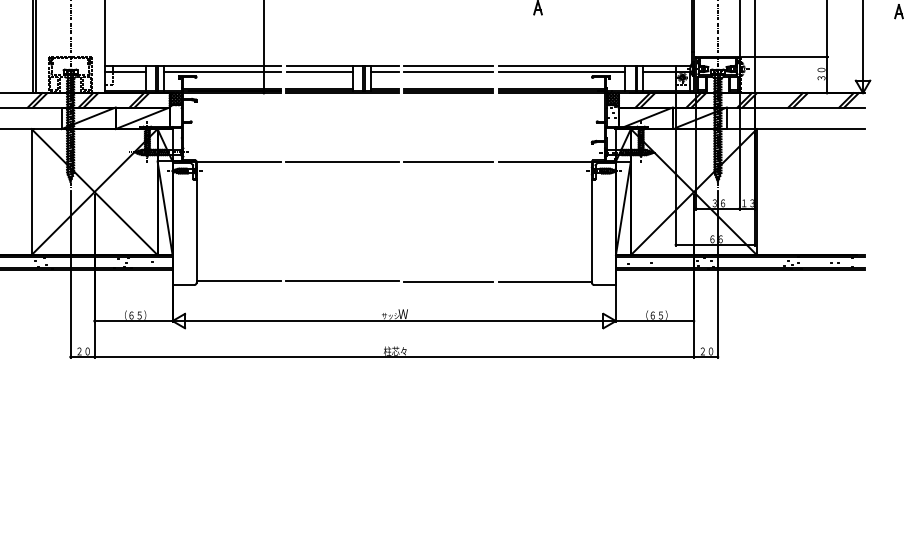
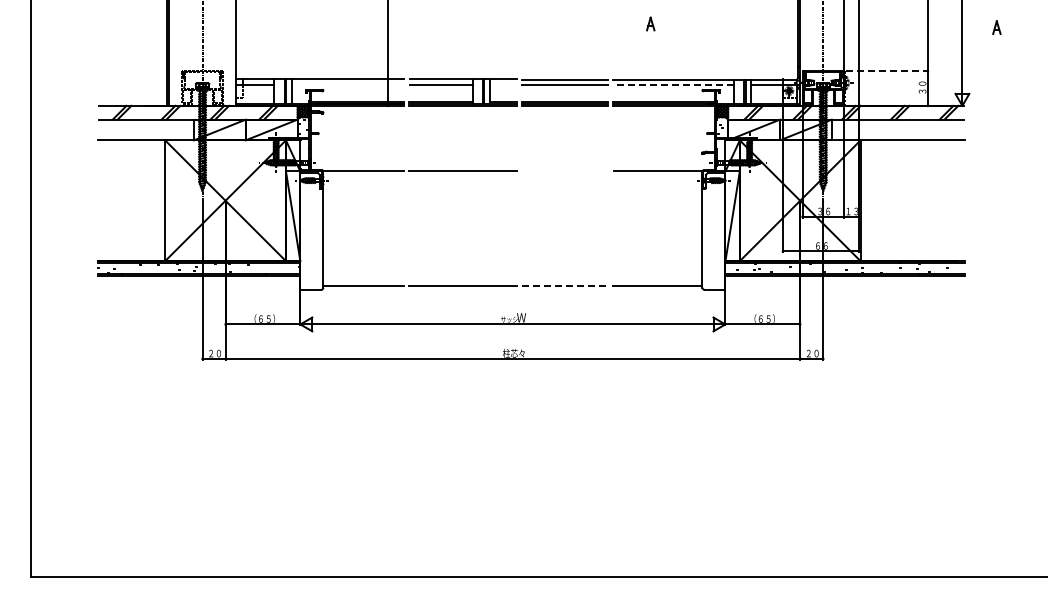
line: (784, 57) -> (887, 71), solid -> dashed
line: (221, 71) -> (347, 85), removed
line: (384, 71) -> (503, 85), removed
line: (561, 71) -> (673, 85), solid -> dashed
line: (448, 161) -> (564, 171), removed
line: (449, 281) -> (565, 286), solid -> dashed

